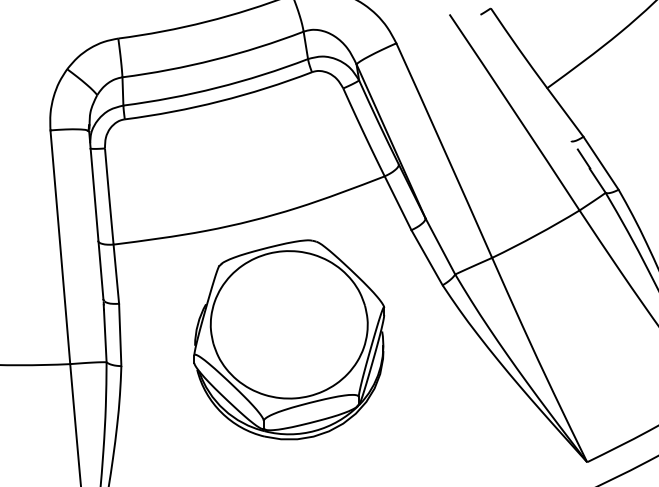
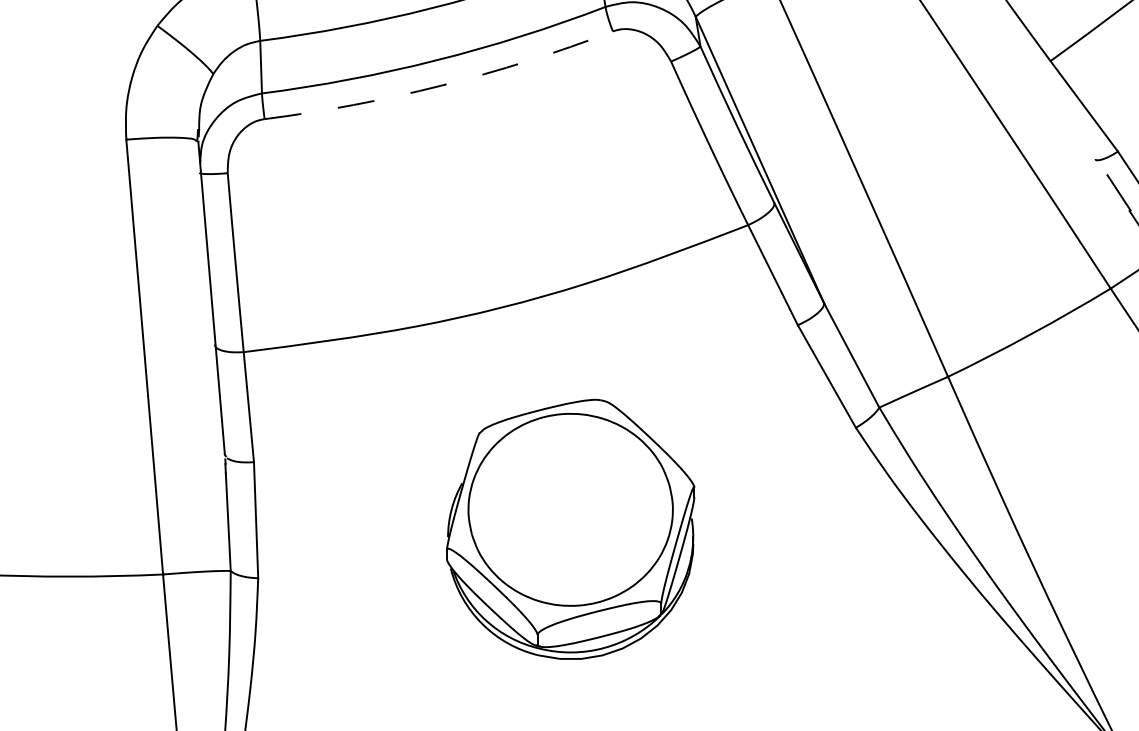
arc: (219, 101) -> (440, 85), solid -> dashed
part: (289, 339) -> (571, 528), size x0.7

